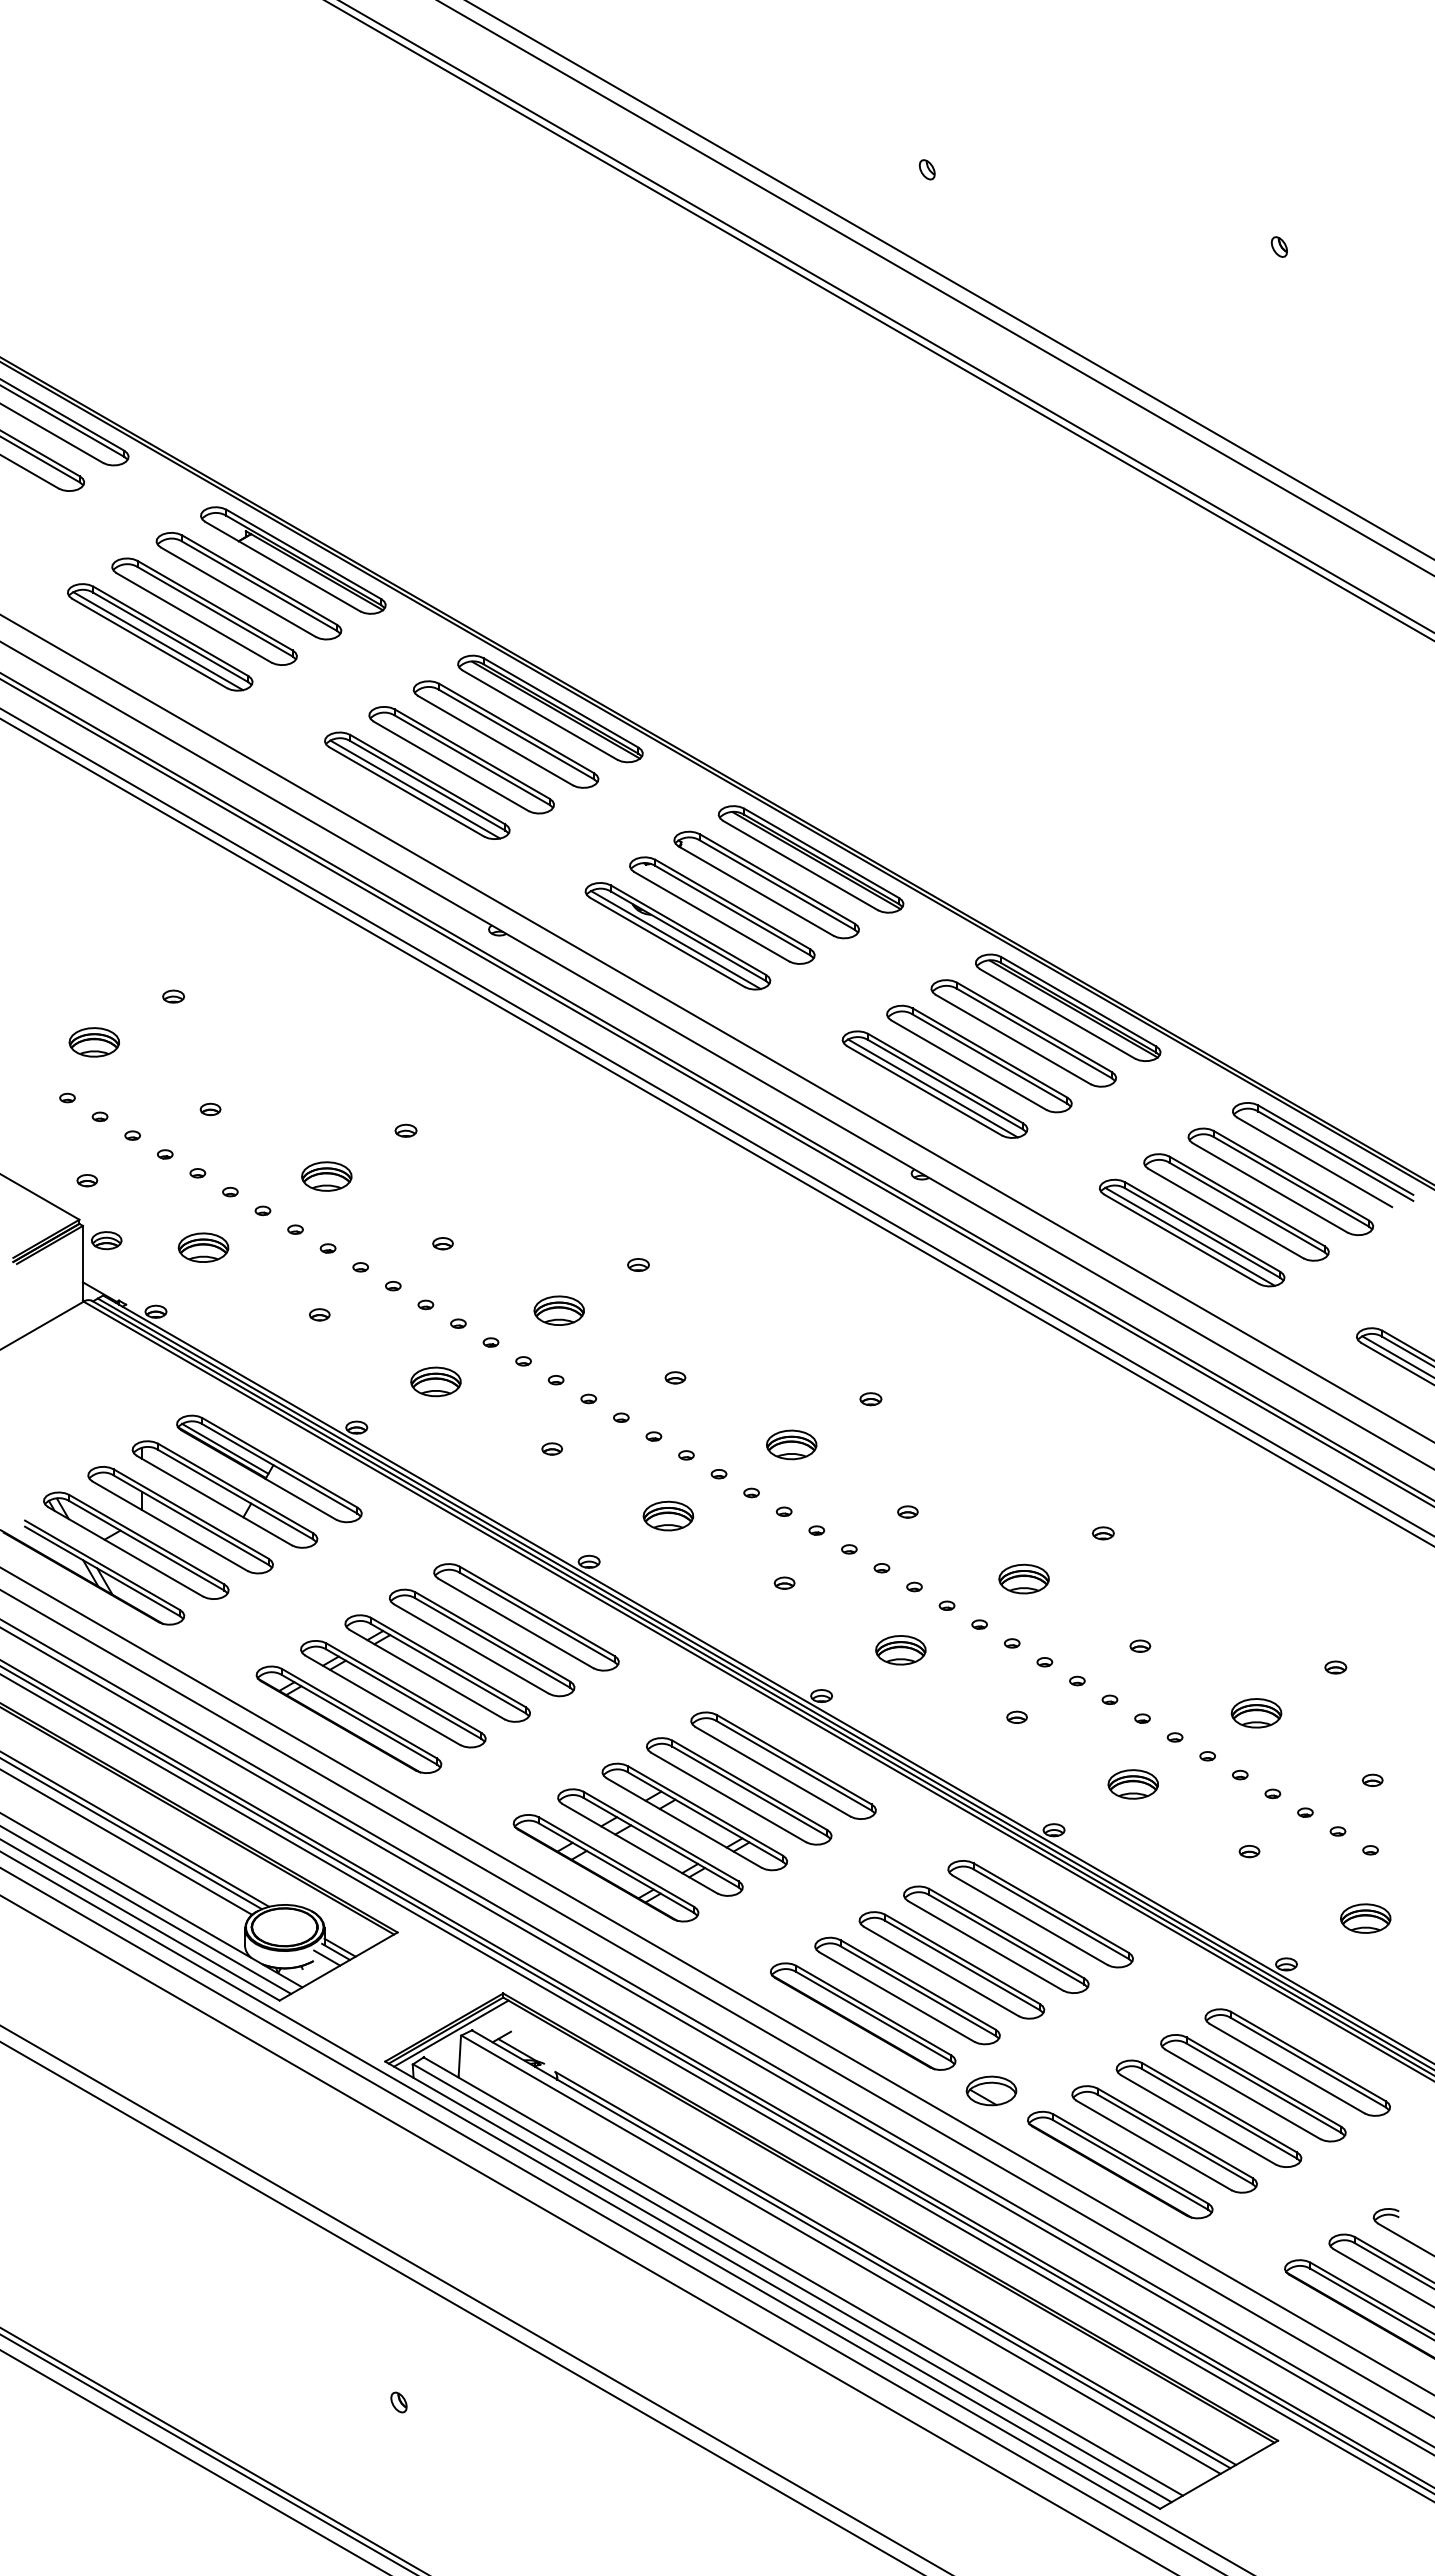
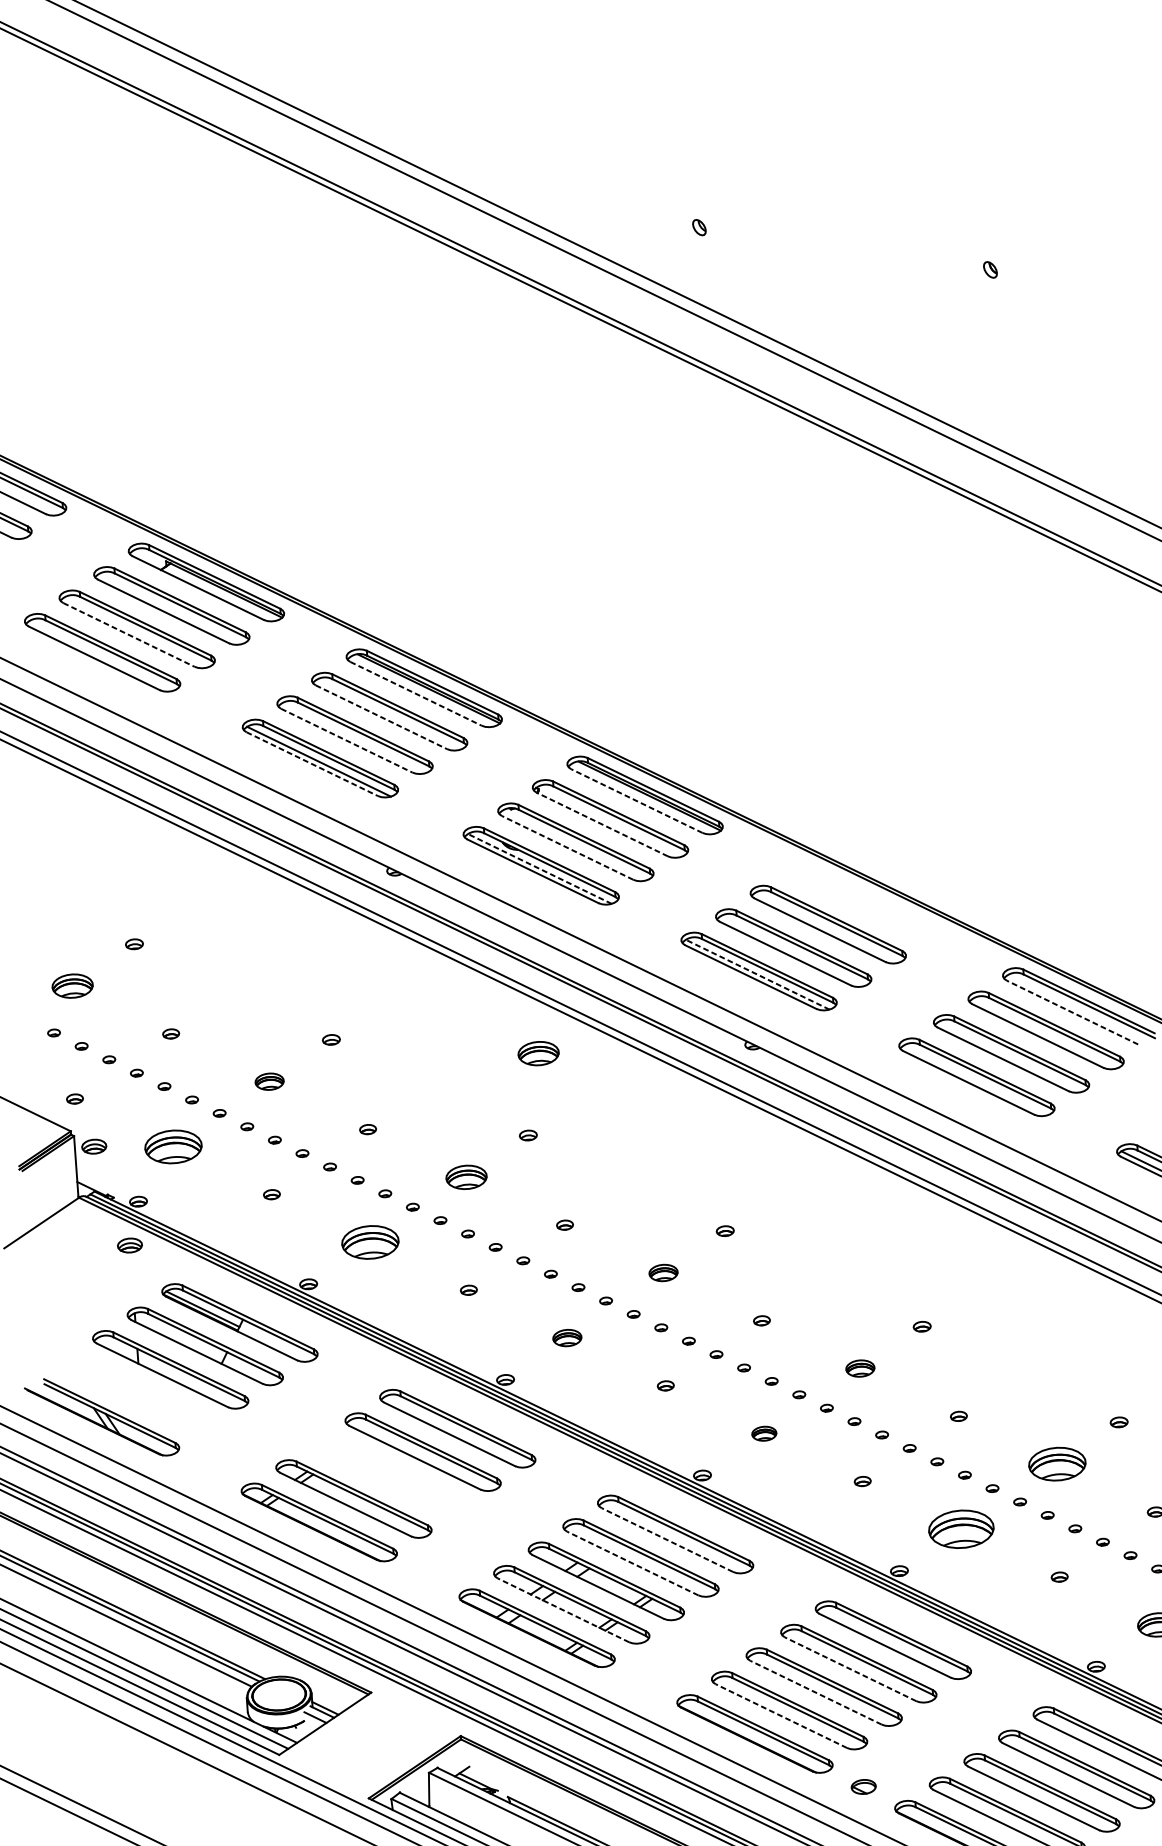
line: (194, 618) -> (129, 635), solid -> dashed
line: (158, 641) -> (101, 656), removed
line: (540, 715) -> (416, 694), solid -> dashed
line: (495, 740) -> (381, 717), solid -> dashed
line: (451, 766) -> (347, 740), solid -> dashed
line: (407, 792) -> (312, 764), solid -> dashed
line: (800, 865) -> (636, 801), solid -> dashed
line: (755, 890) -> (601, 824), solid -> dashed
line: (711, 916) -> (567, 847), solid -> dashed
line: (675, 939) -> (539, 868), solid -> dashed
part: (1068, 1007) -> (863, 900), removed
line: (932, 1088) -> (757, 974), solid -> dashed
line: (1314, 1162) -> (1072, 1012), solid -> dashed
part: (657, 1165) -> (538, 1053), added
part: (326, 1176) -> (269, 1081), size x0.7
line: (1190, 1236) -> (975, 1080), removed
part: (203, 1247) -> (173, 1146), size x1.4
part: (141, 1364) -> (129, 1245), added
part: (435, 1381) -> (369, 1242), size x1.4
part: (791, 1444) -> (663, 1272), size x0.7
part: (668, 1515) -> (567, 1337), size x0.7
part: (136, 1545) -> (136, 1393), removed
part: (1023, 1578) -> (859, 1368), size x0.7
part: (900, 1650) -> (764, 1433), size x0.6
part: (437, 1668) -> (388, 1475), removed
part: (1256, 1713) -> (1057, 1464), size x1.4
line: (772, 1771) -> (666, 1539), solid -> dashed
part: (1132, 1784) -> (960, 1529), size x1.6
line: (728, 1797) -> (632, 1563), solid -> dashed
line: (639, 1848) -> (563, 1610), solid -> dashed
line: (985, 1945) -> (850, 1668), solid -> dashed
line: (940, 1971) -> (815, 1692), solid -> dashed
line: (896, 1996) -> (780, 1715), solid -> dashed
line: (451, 2033) -> (421, 1771), removed
part: (991, 2090) -> (863, 1786), size x0.6

